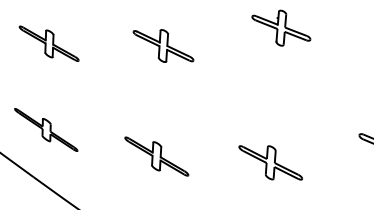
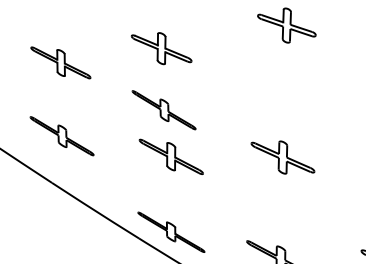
part: (48, 43) -> (60, 62), moved
part: (163, 45) -> (161, 48), moved
part: (151, 108) -> (163, 110), added

